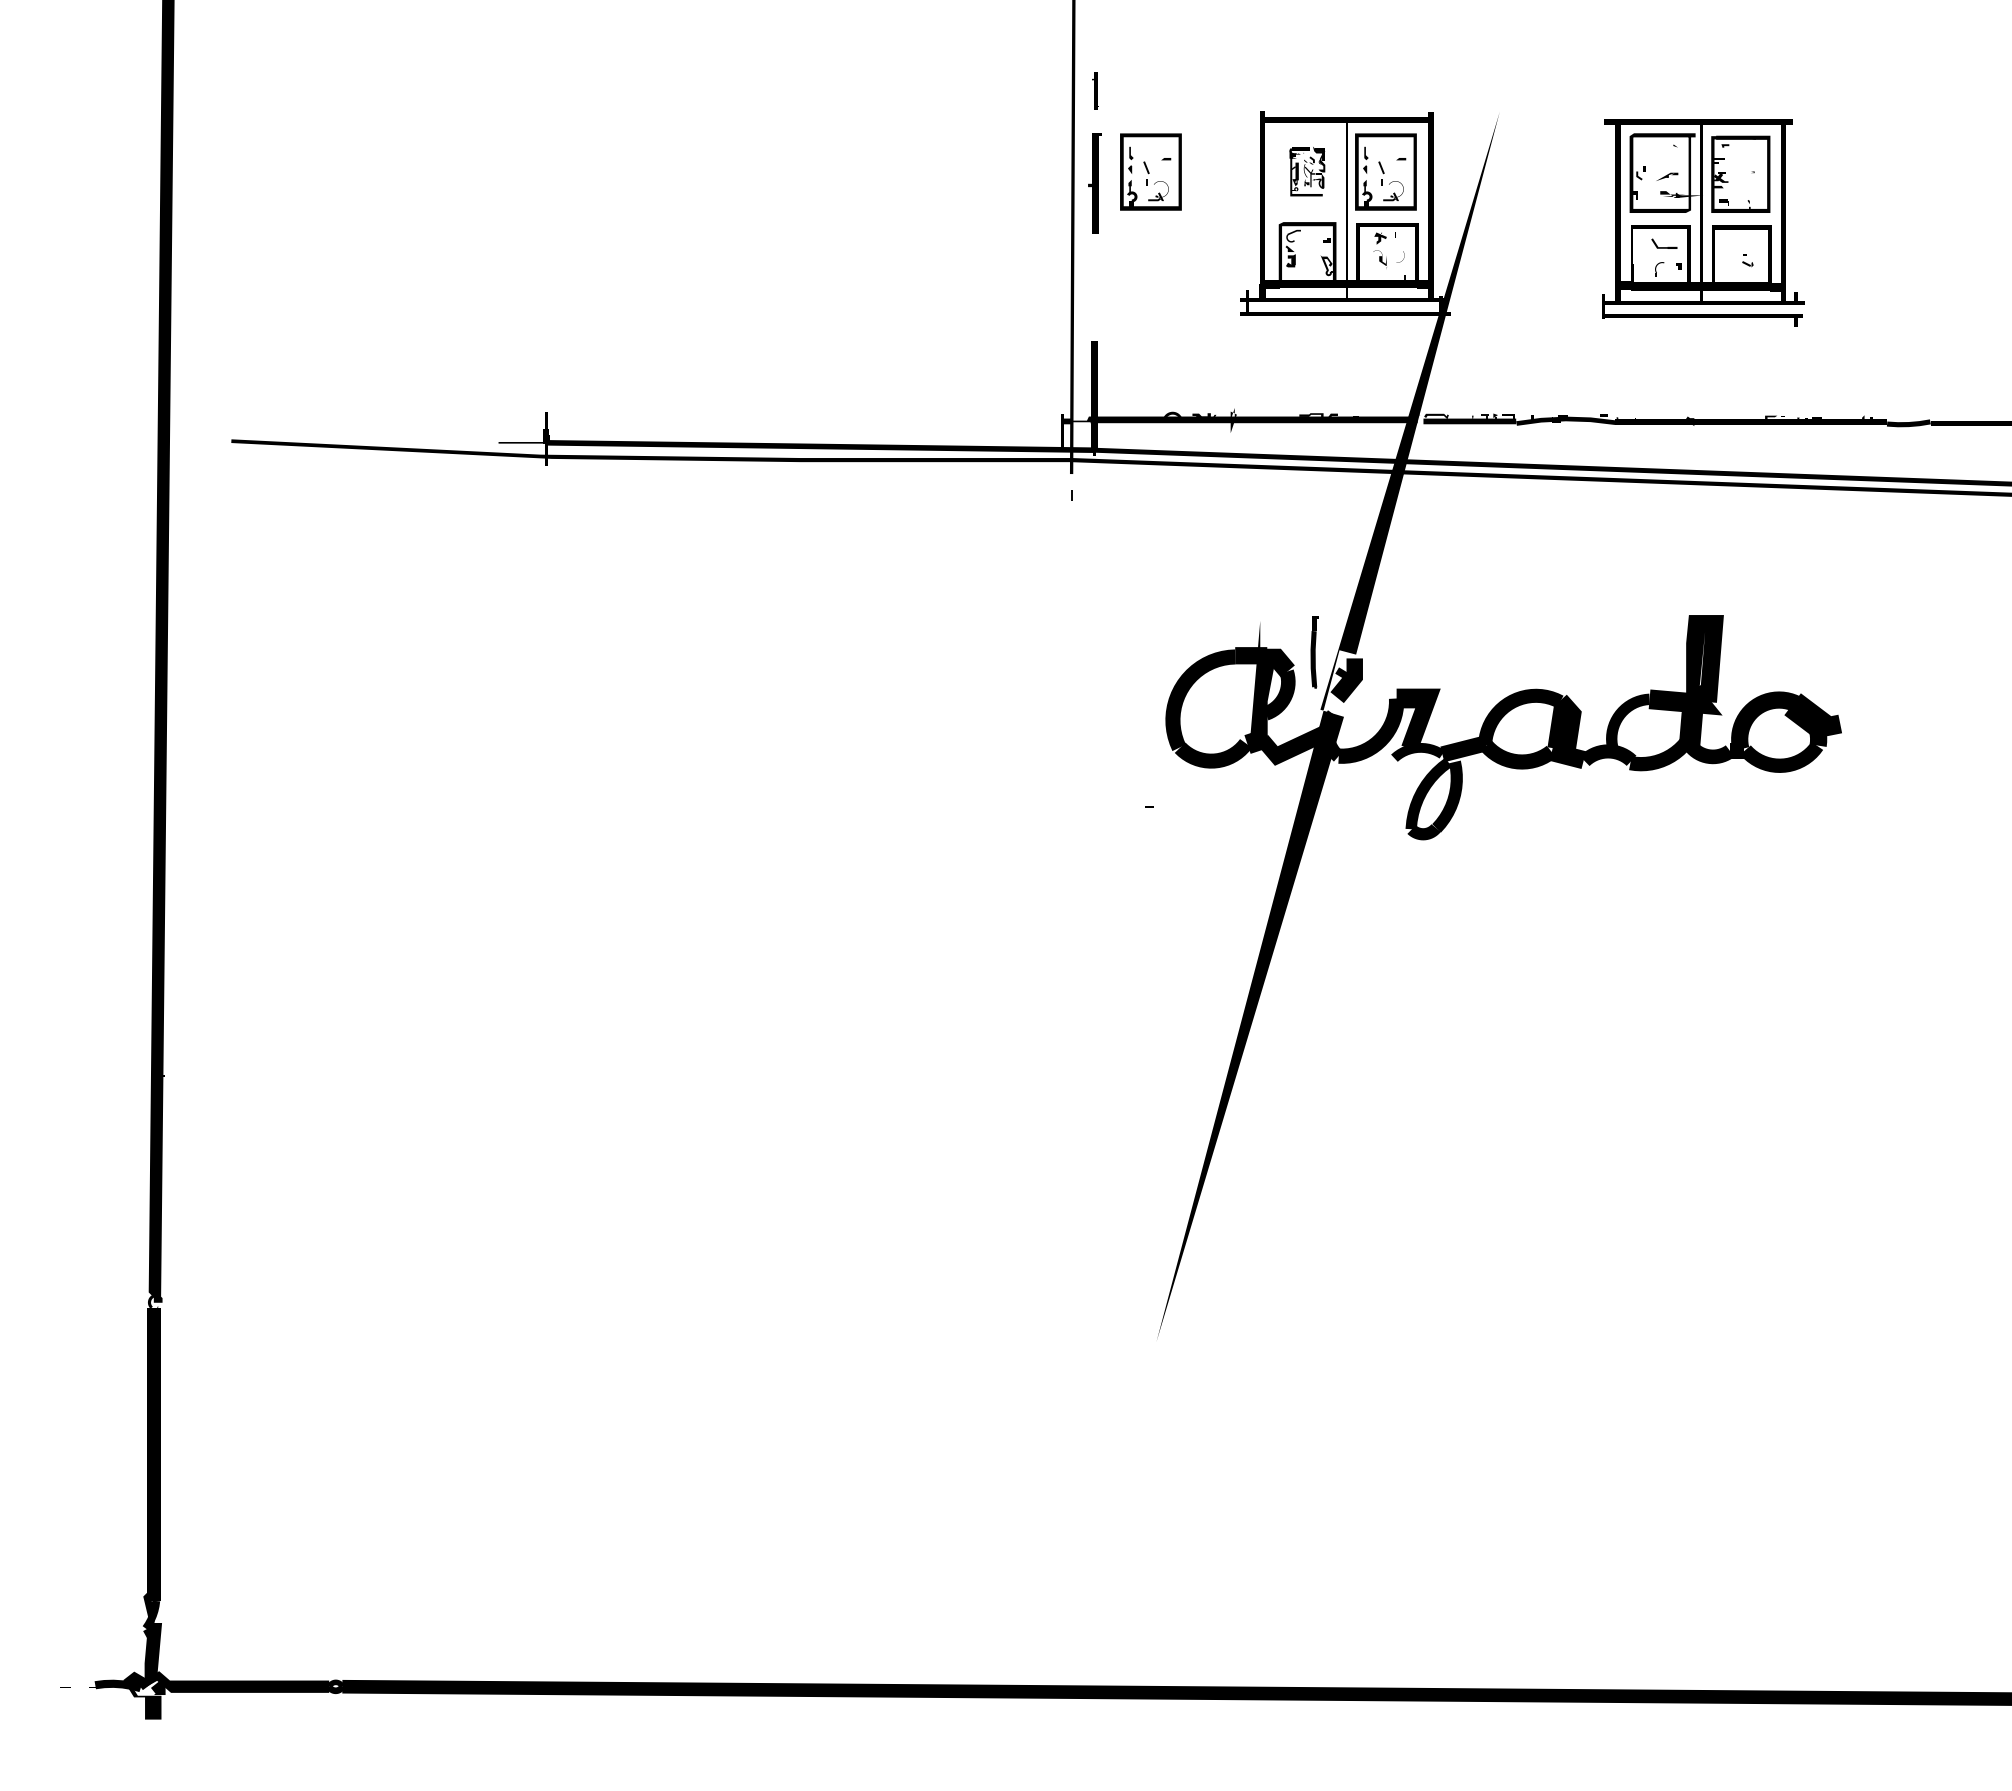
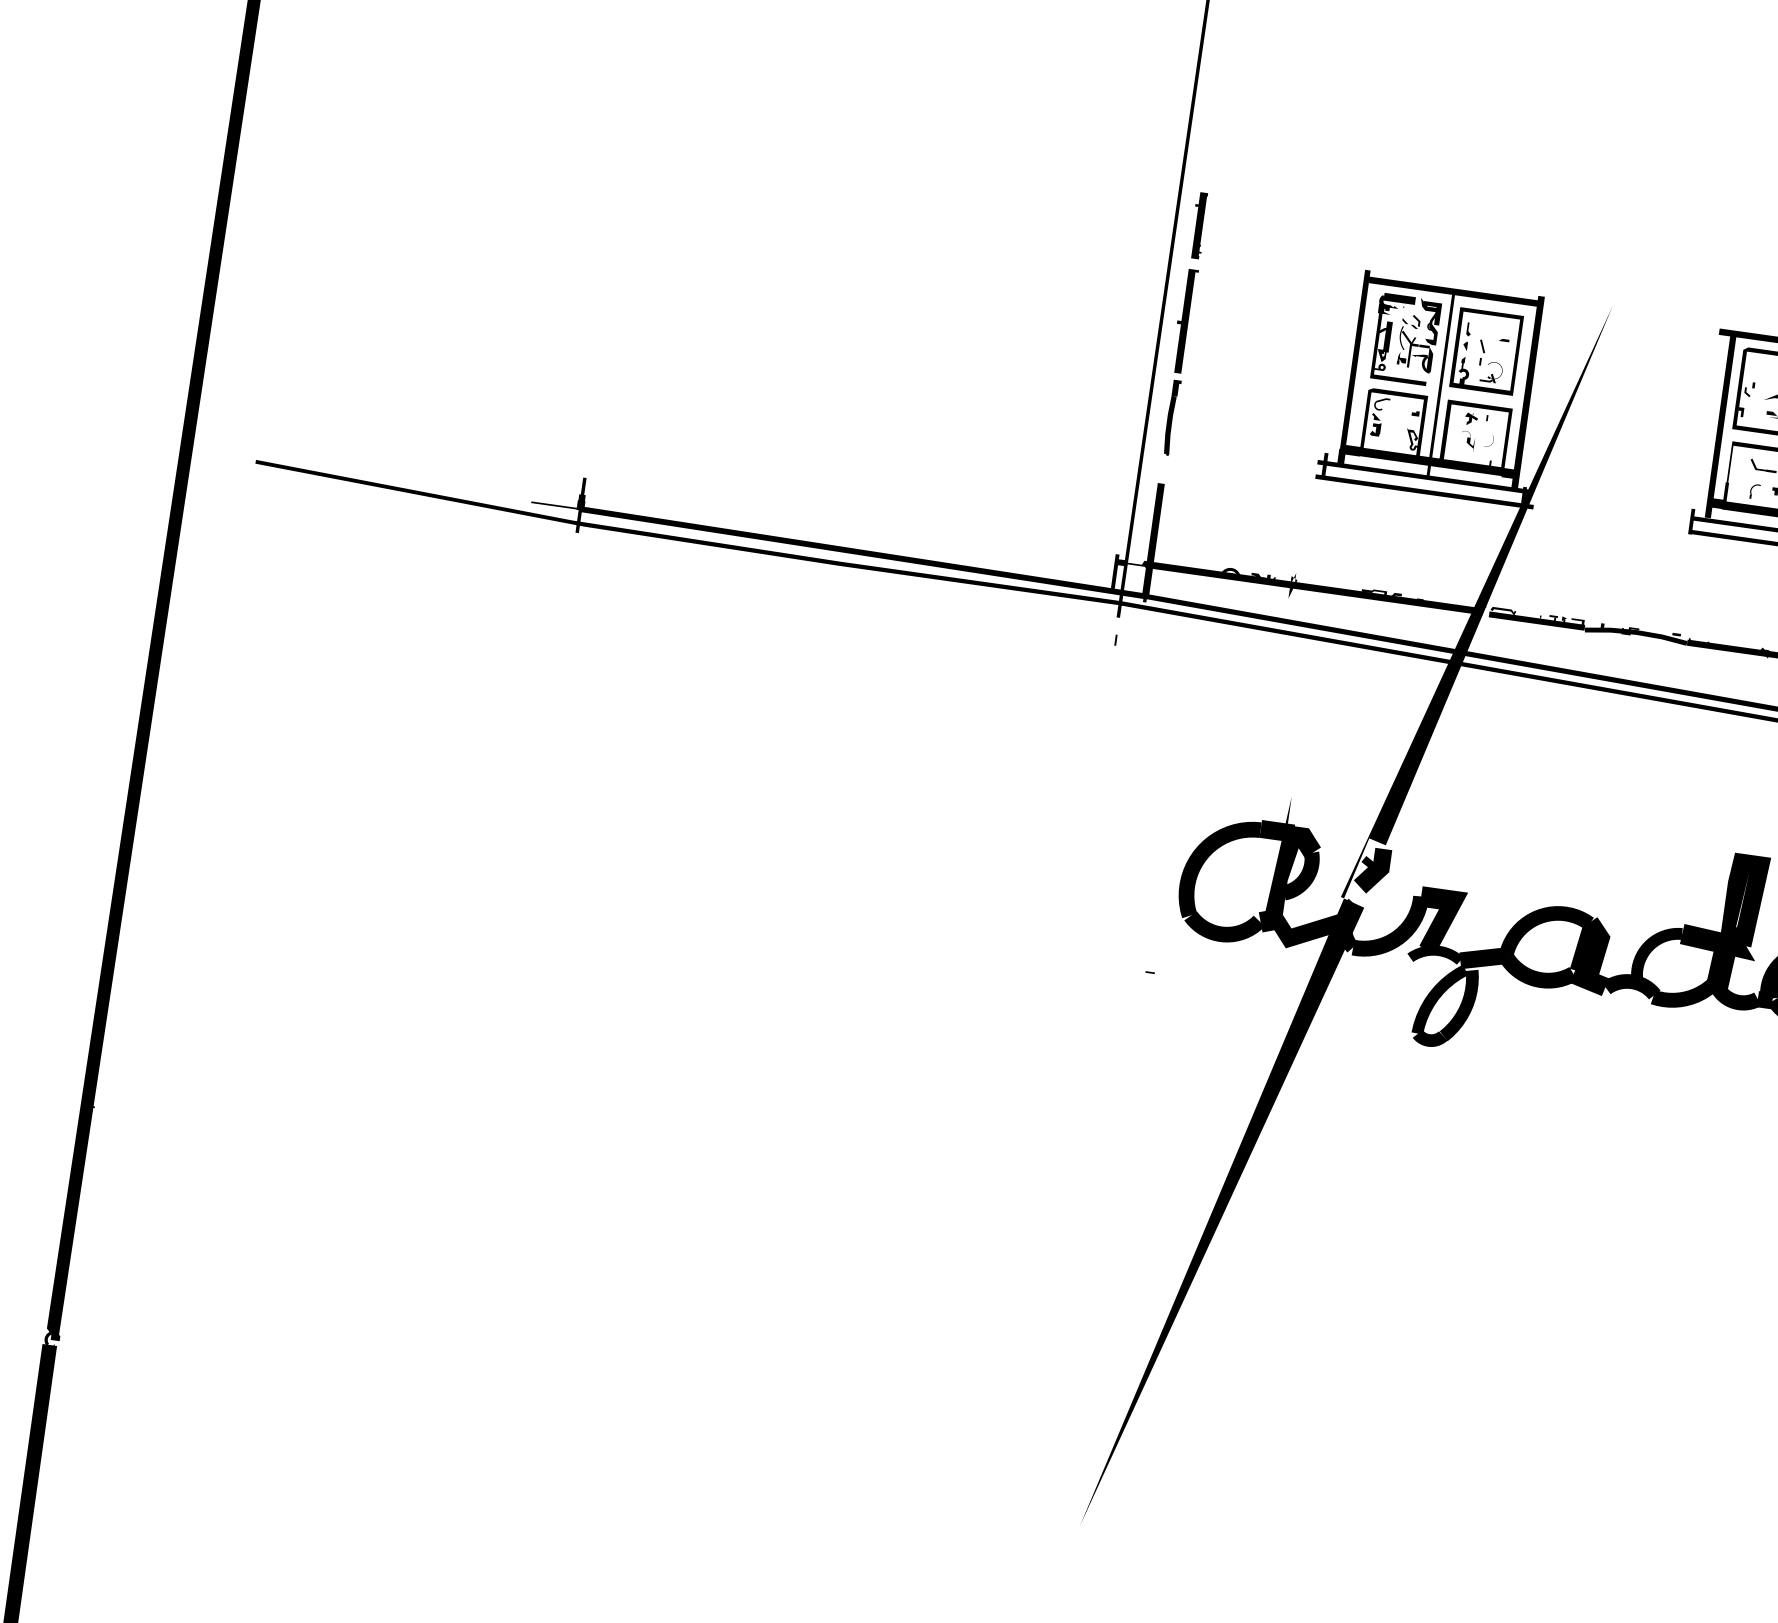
part: (1095, 90) -> (1198, 225), size x1.67
part: (1150, 171) -> (1243, 316), removed
part: (1307, 171) -> (1405, 339), size x1.67
part: (1314, 652) -> (1171, 418), moved

